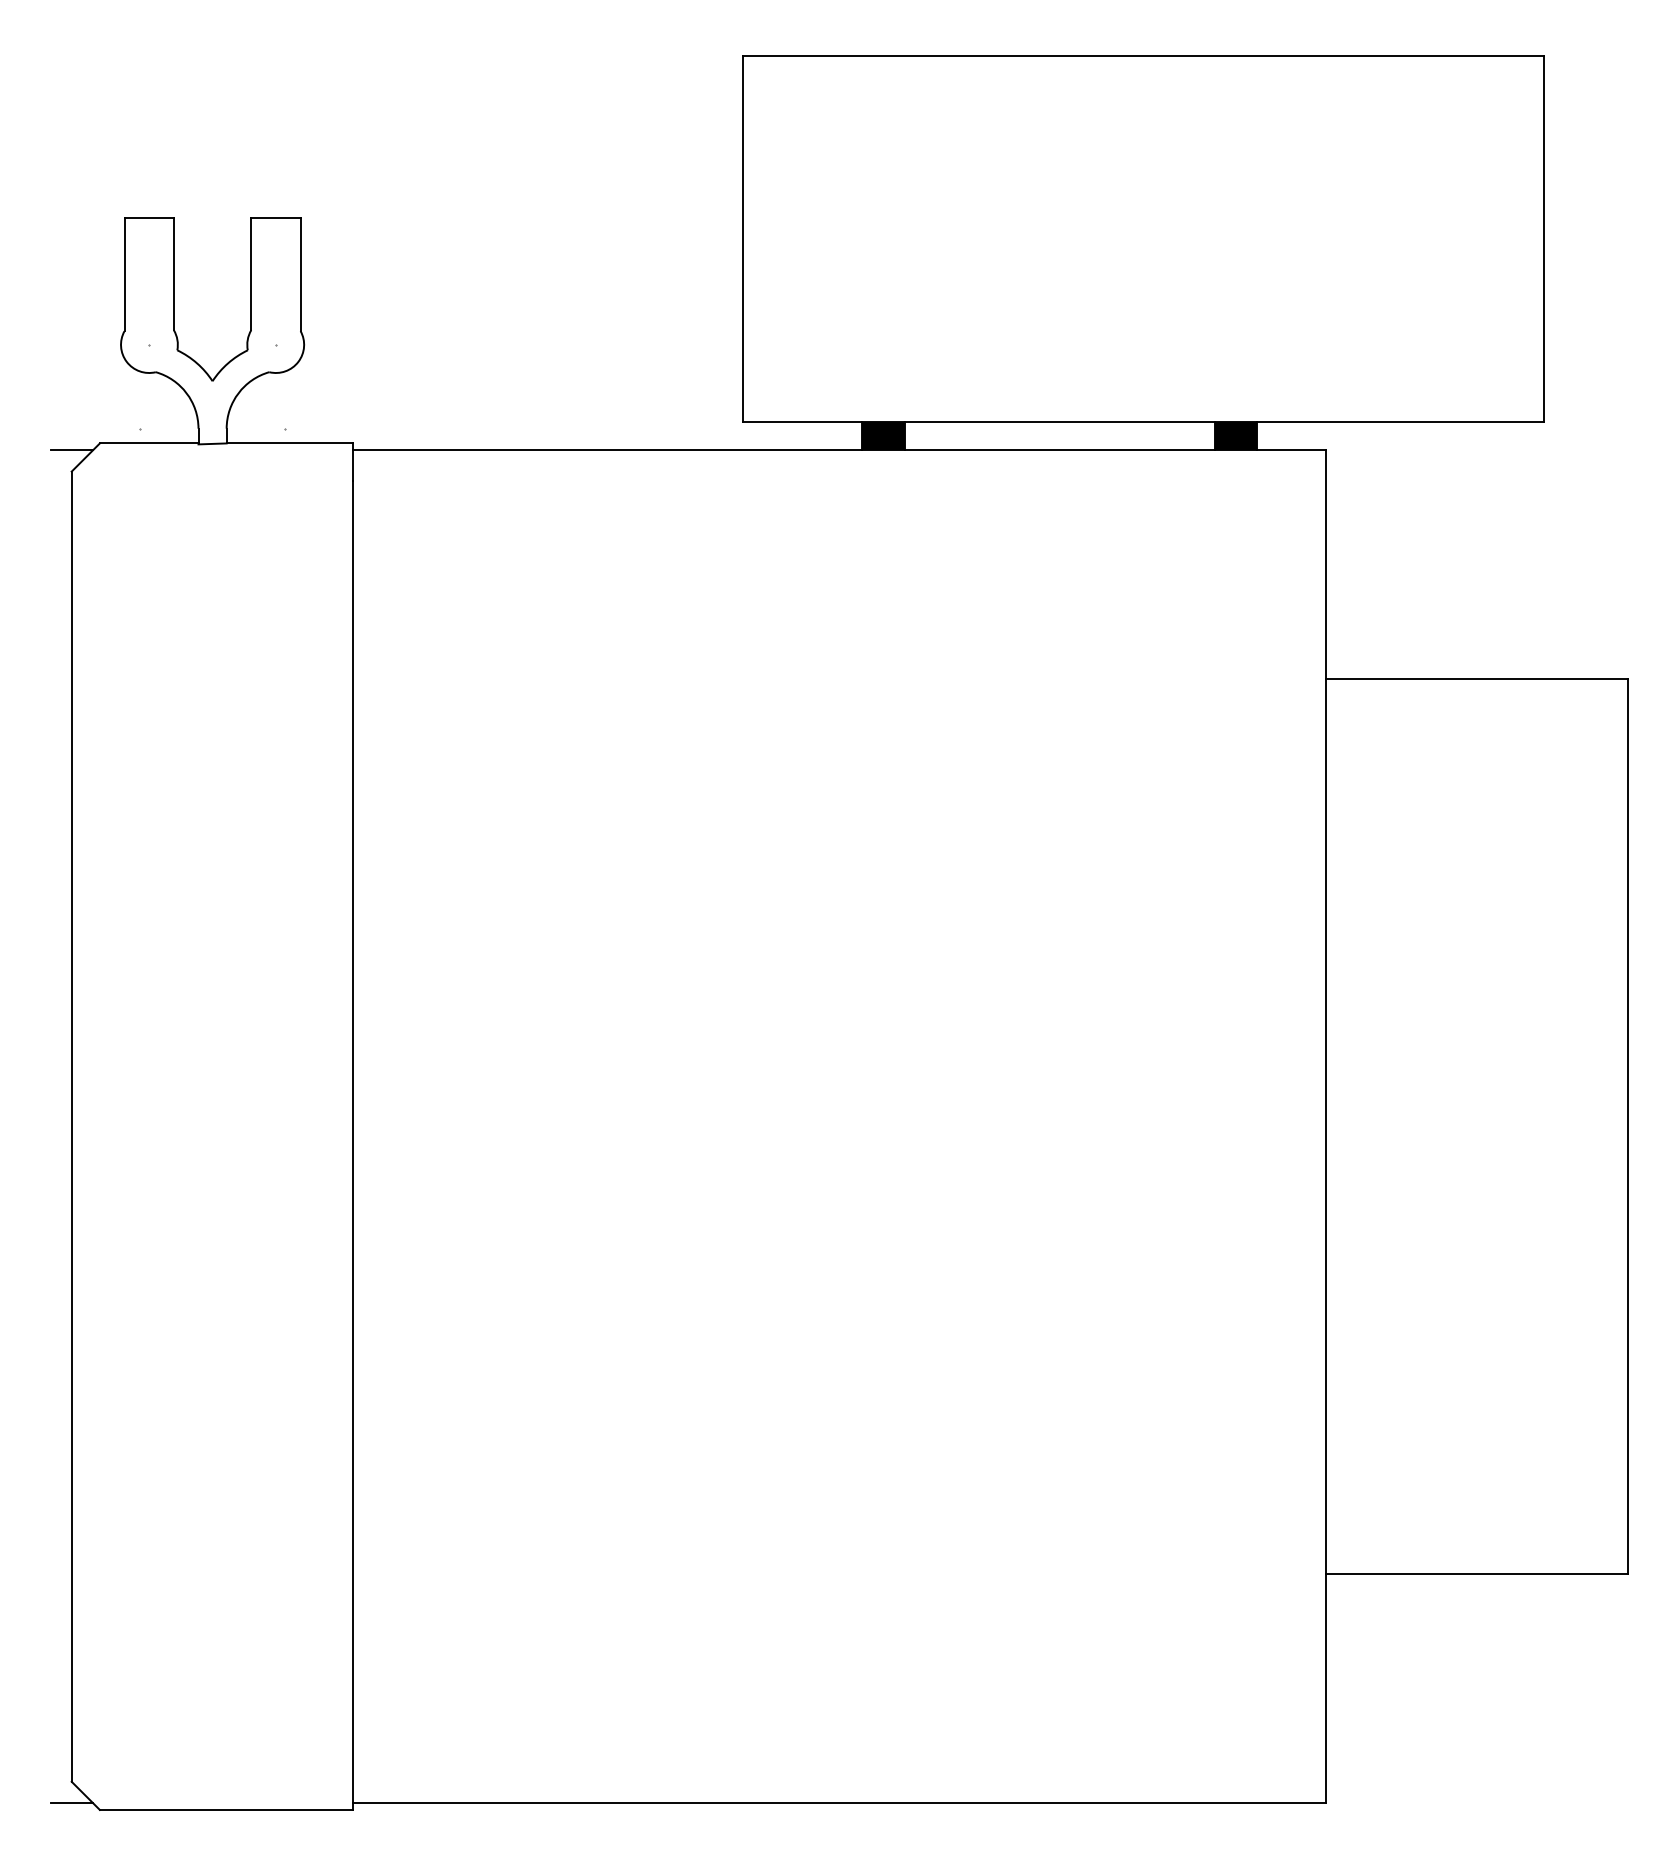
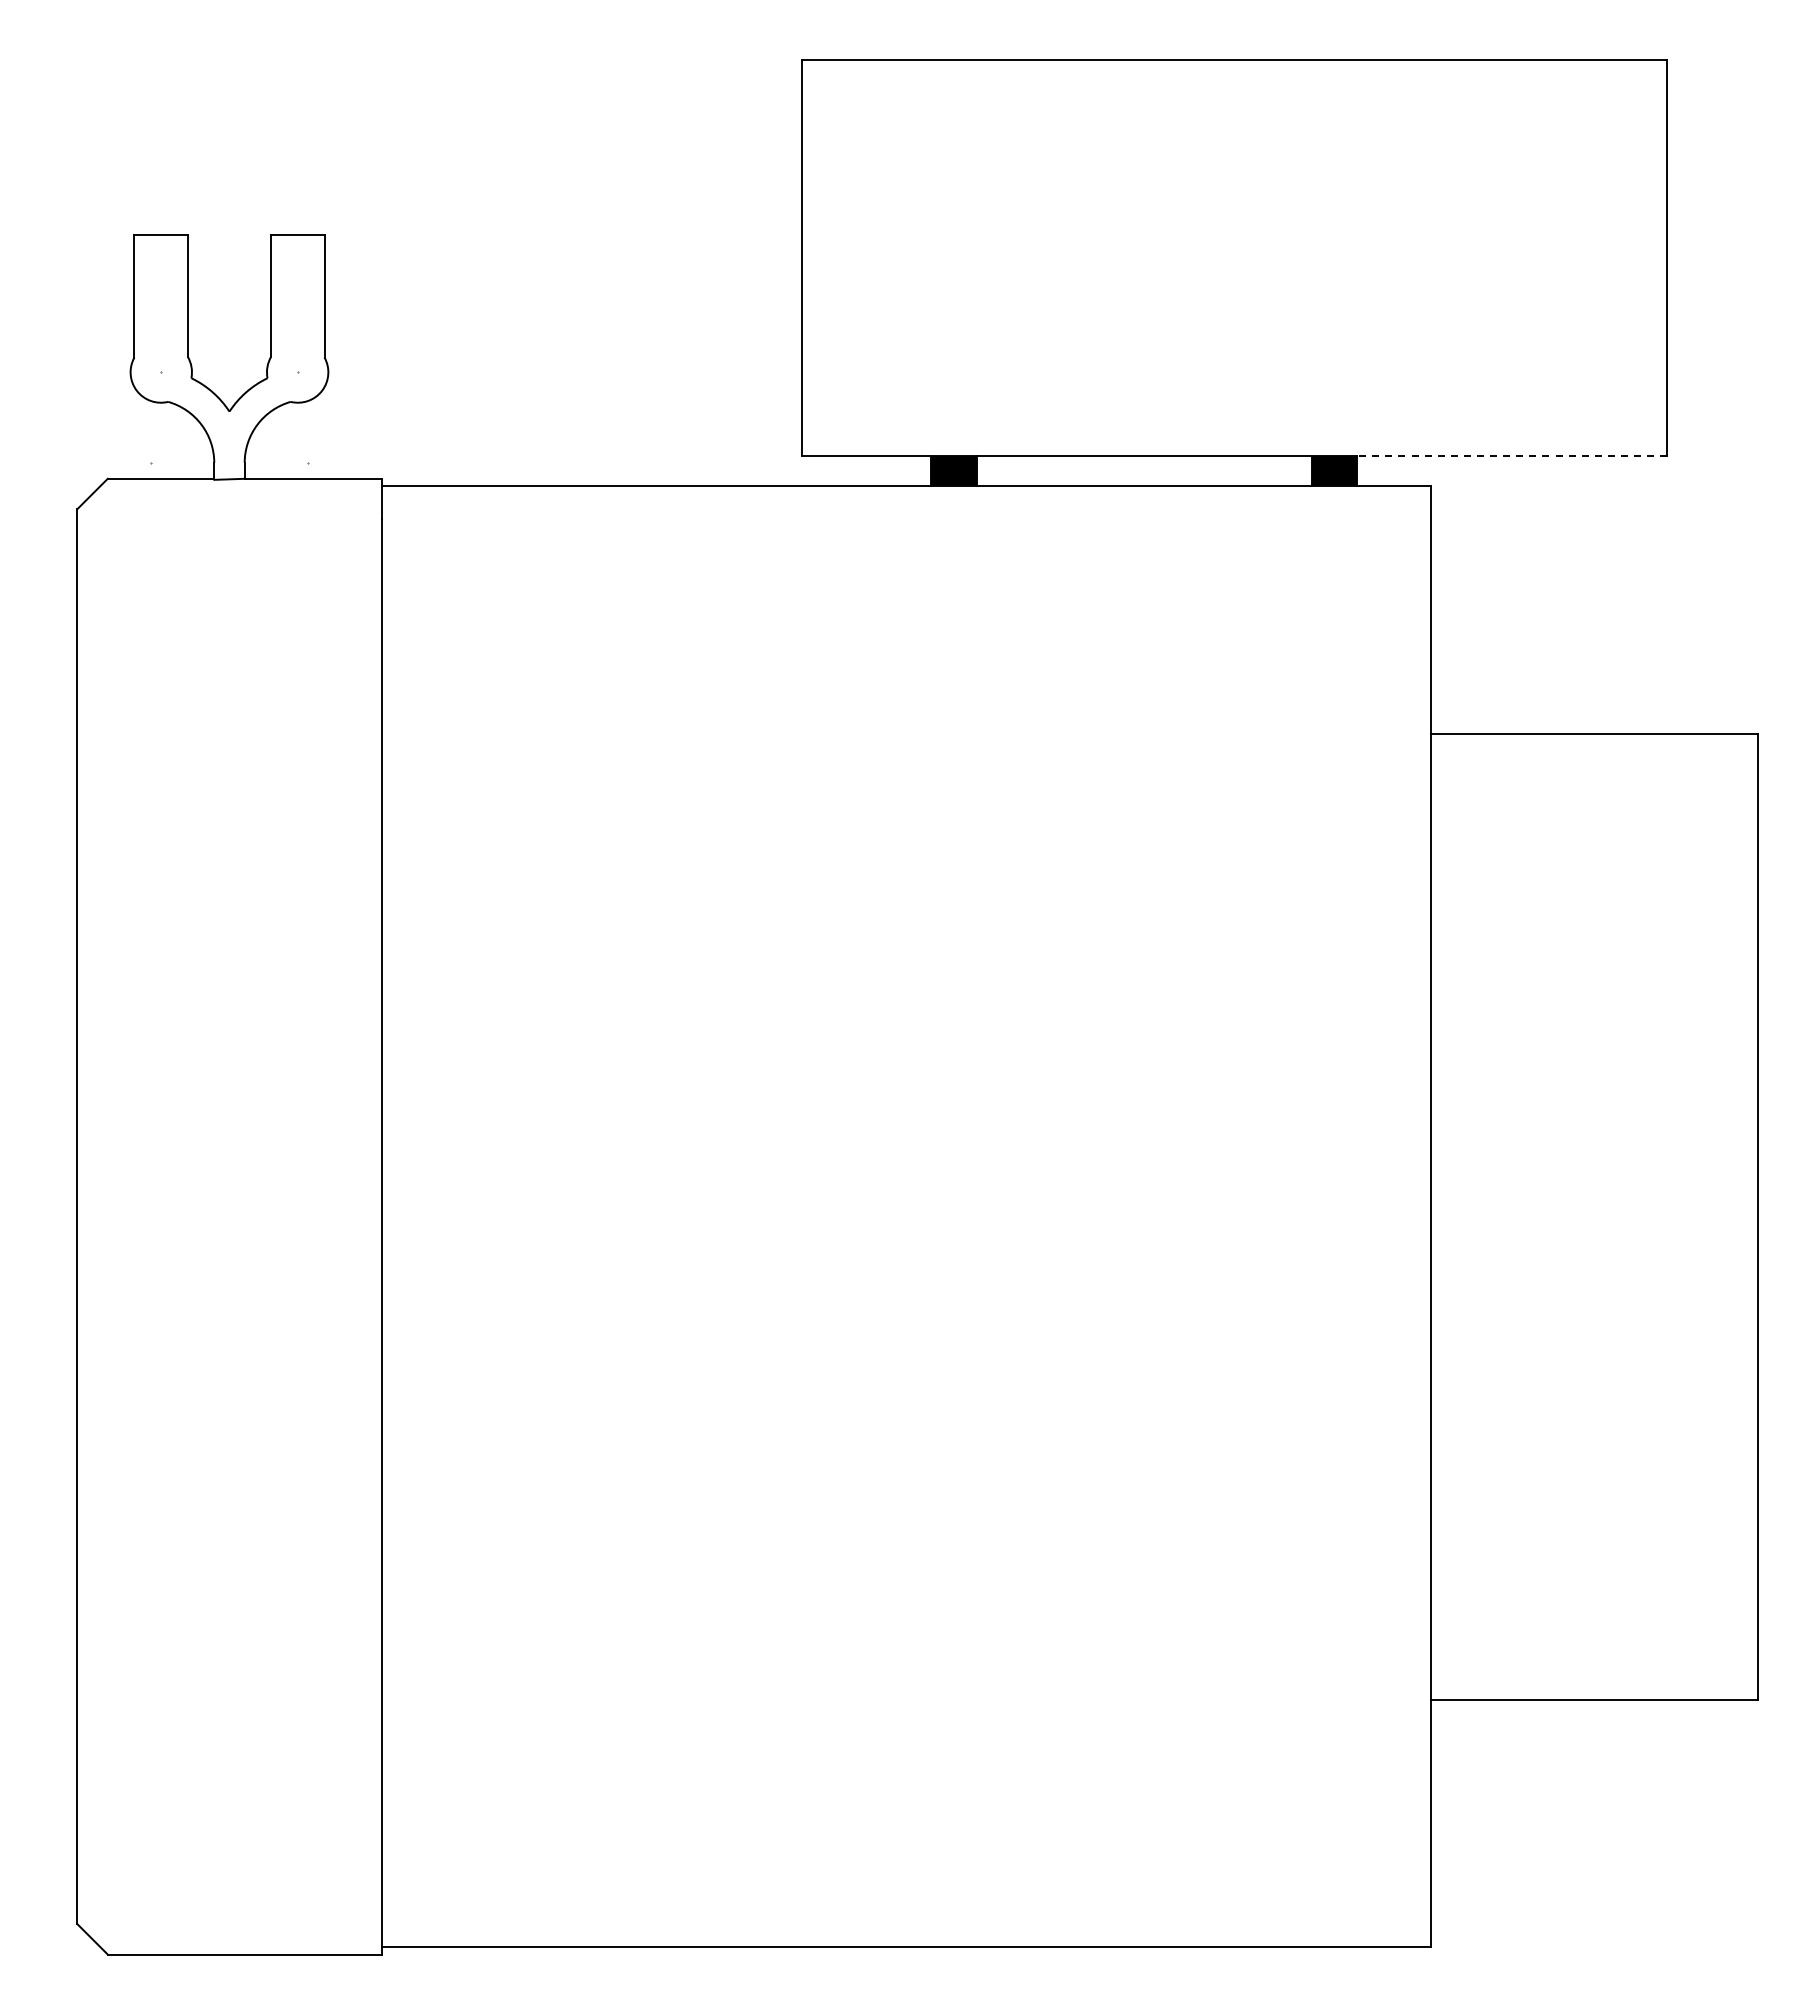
line: (1400, 422) -> (1512, 456), solid -> dashed
line: (71, 450) -> (77, 486), removed
line: (71, 1802) -> (77, 1946), removed

